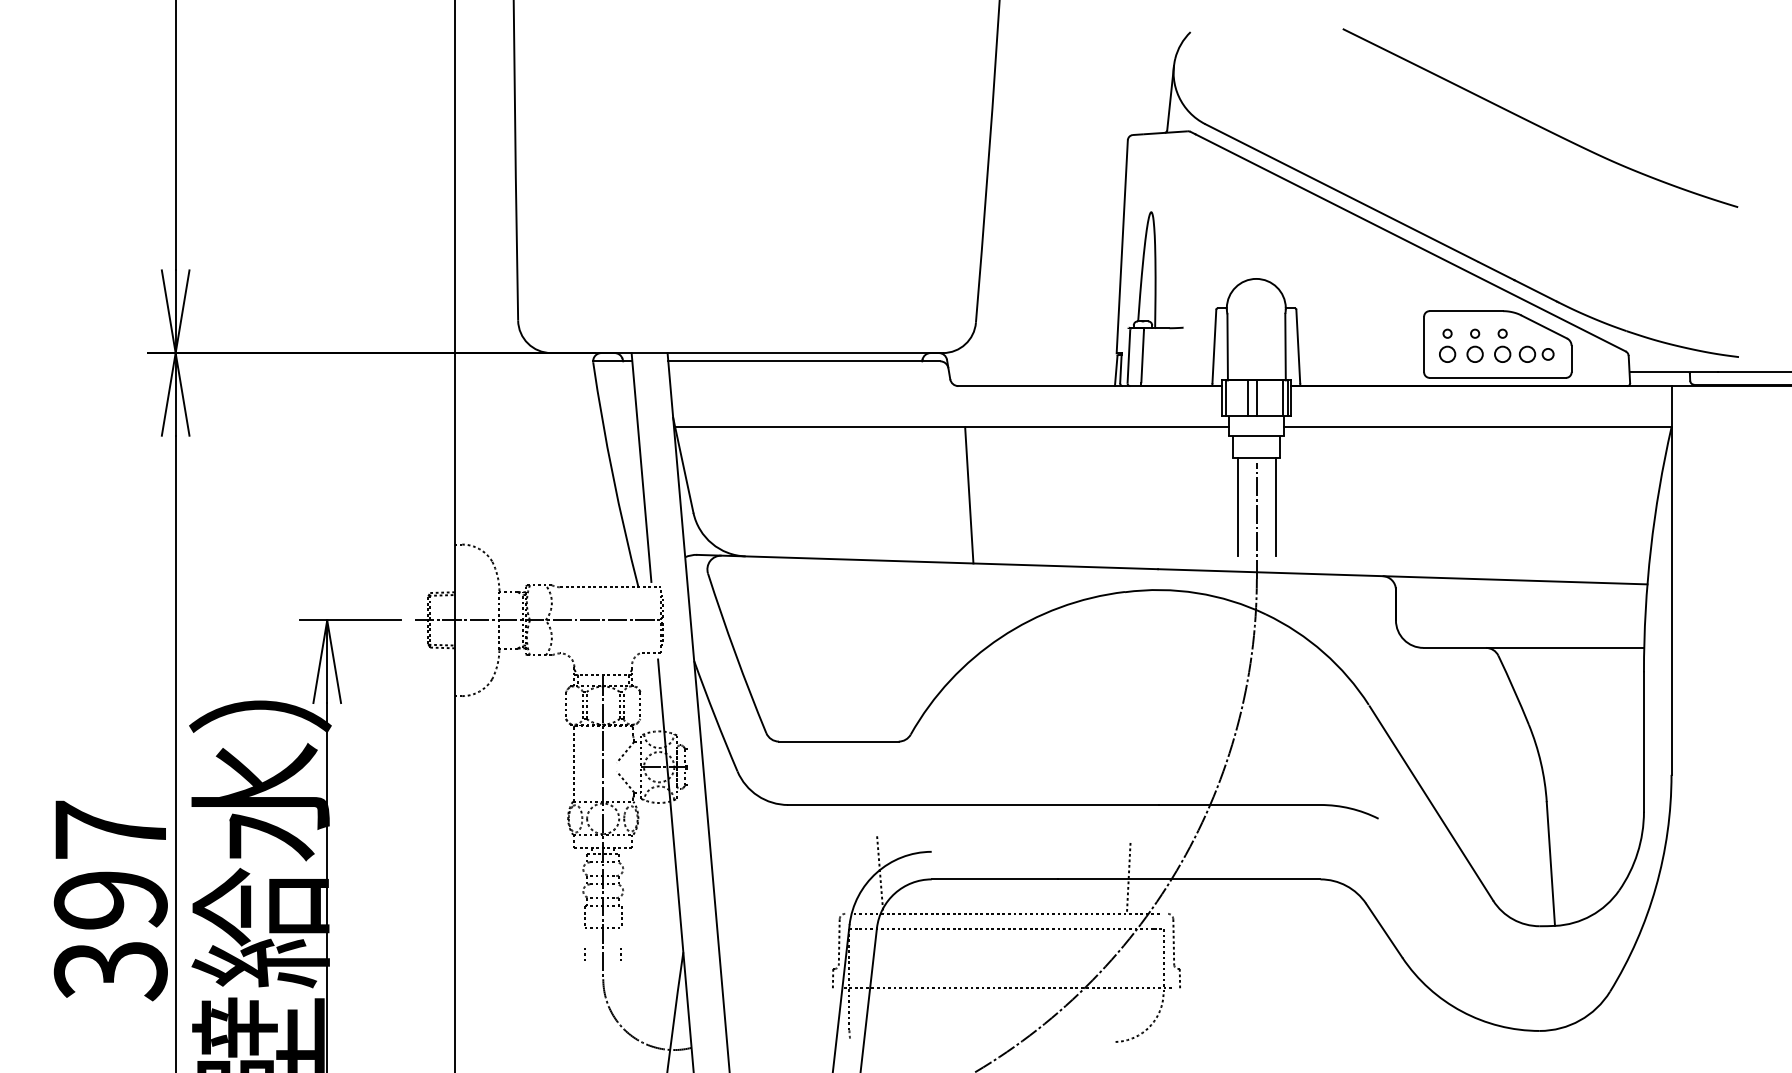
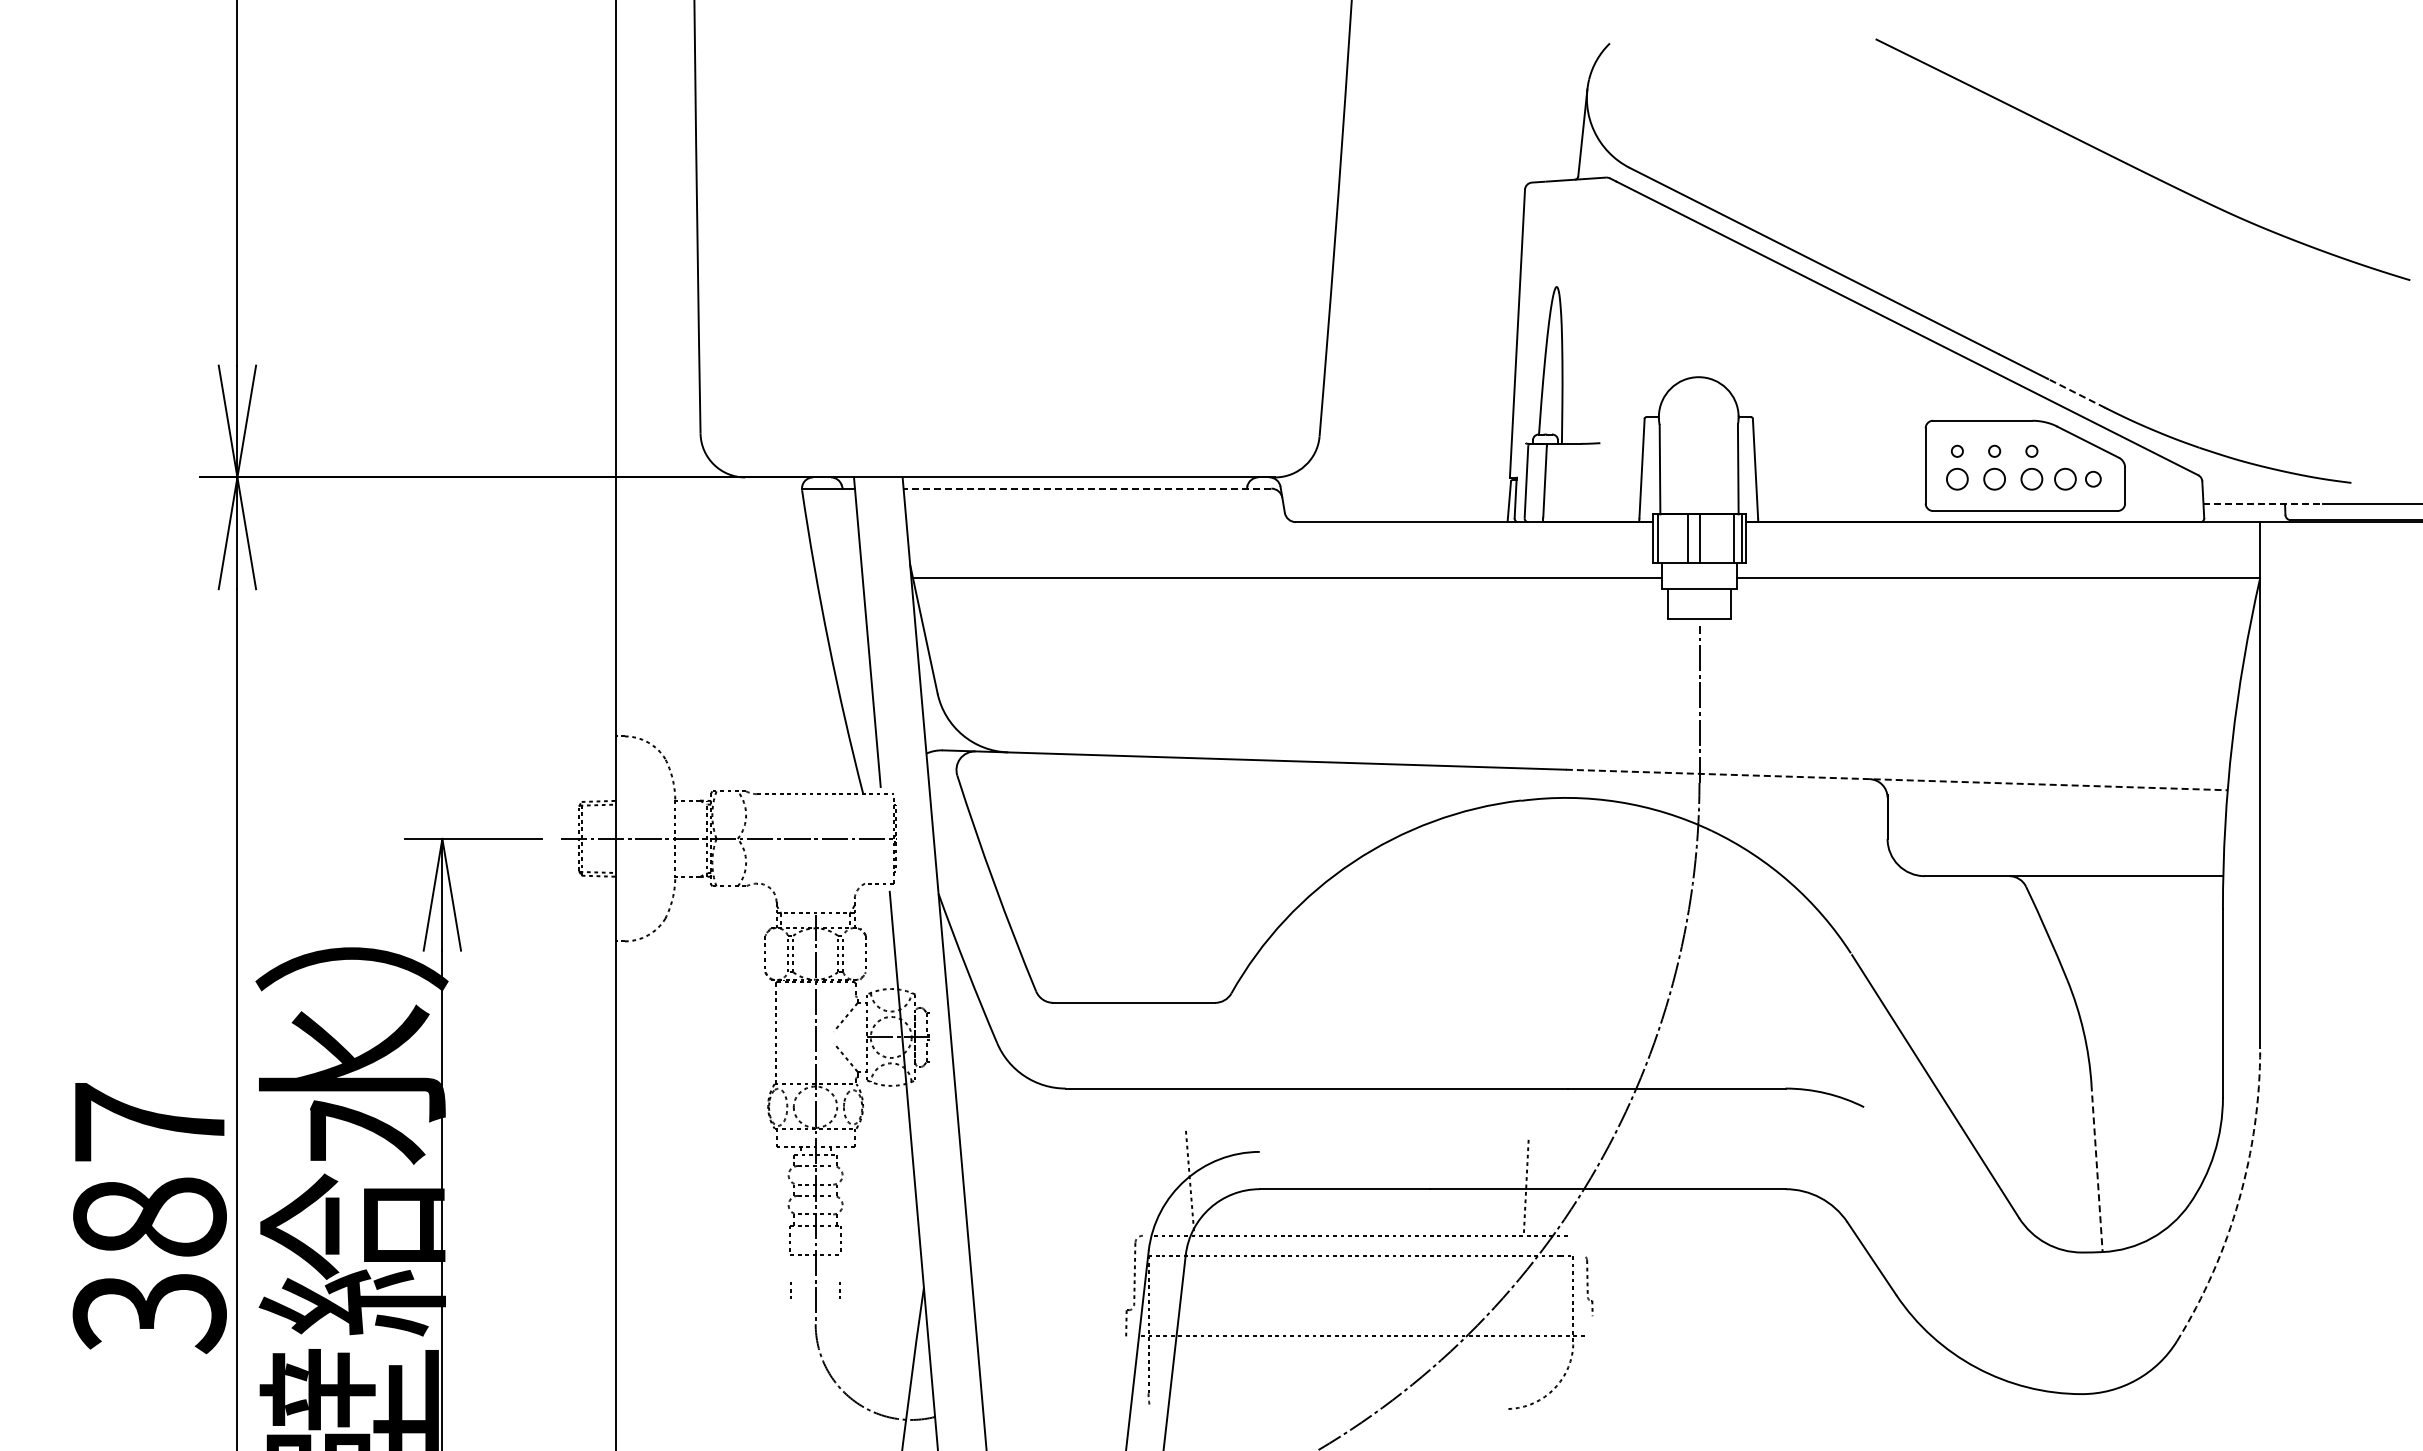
curve: (1536, 123) -> (2137, 167), moved
line: (1534, 290) -> (2075, 393), solid -> dashed
line: (804, 361) -> (1087, 488), solid -> dashed
line: (1673, 372) -> (2263, 503), solid -> dashed
line: (969, 495) -> (1310, 669), removed
line: (1237, 506) -> (1673, 684), removed
line: (1276, 506) -> (1725, 684), removed
line: (1403, 577) -> (1897, 780), solid -> dashed
line: (1551, 864) -> (2097, 1168), solid -> dashed
arc: (1656, 887) -> (2239, 1200), solid -> dashed
text: (110, 899) -> (149, 1216), 397 -> 387
part: (1174, 950) -> (1587, 1285), size x0.6

